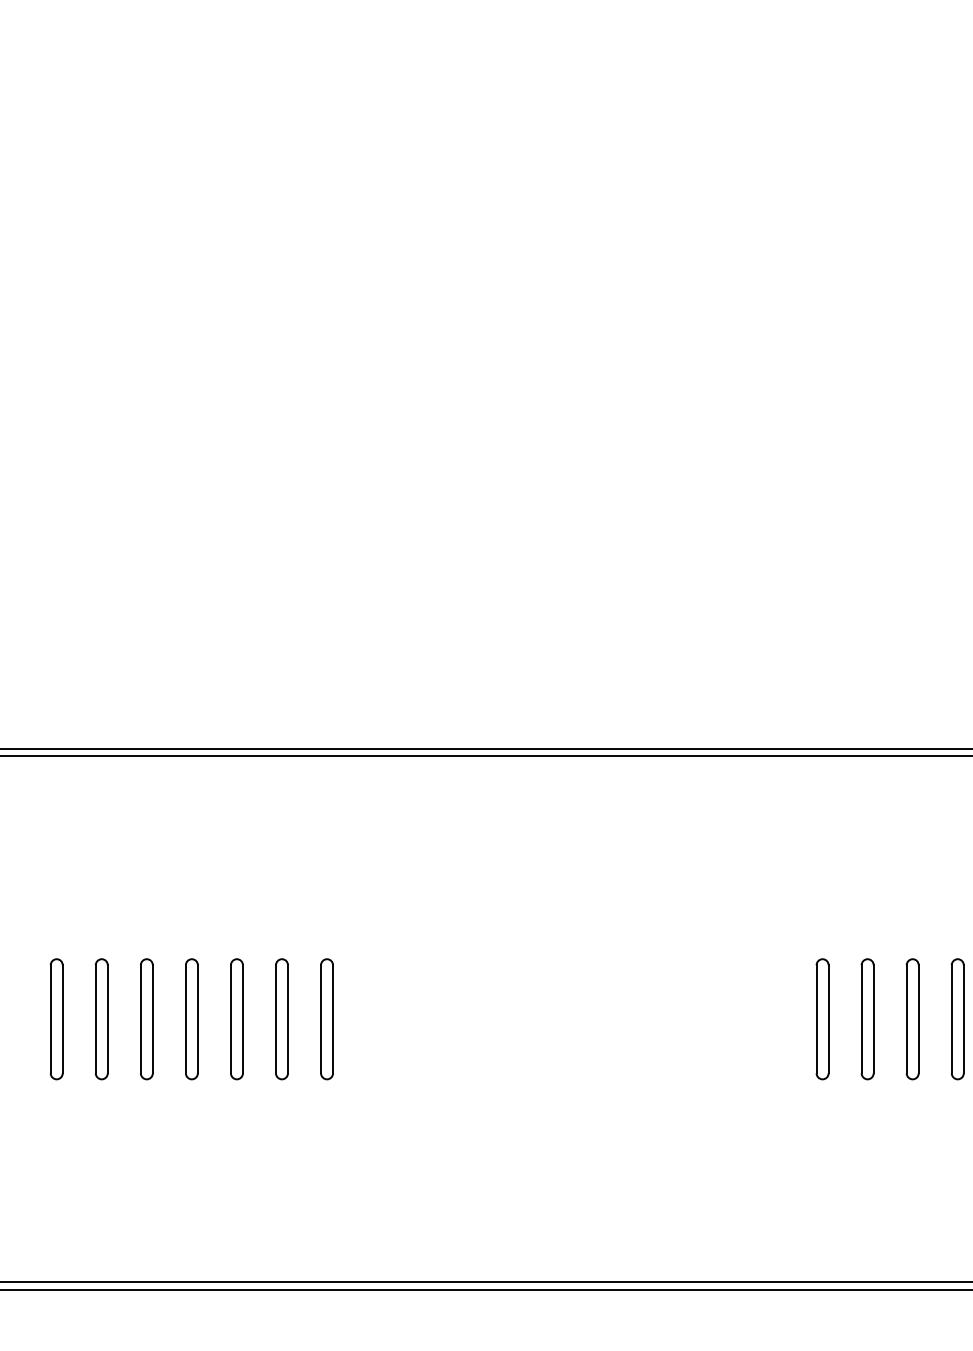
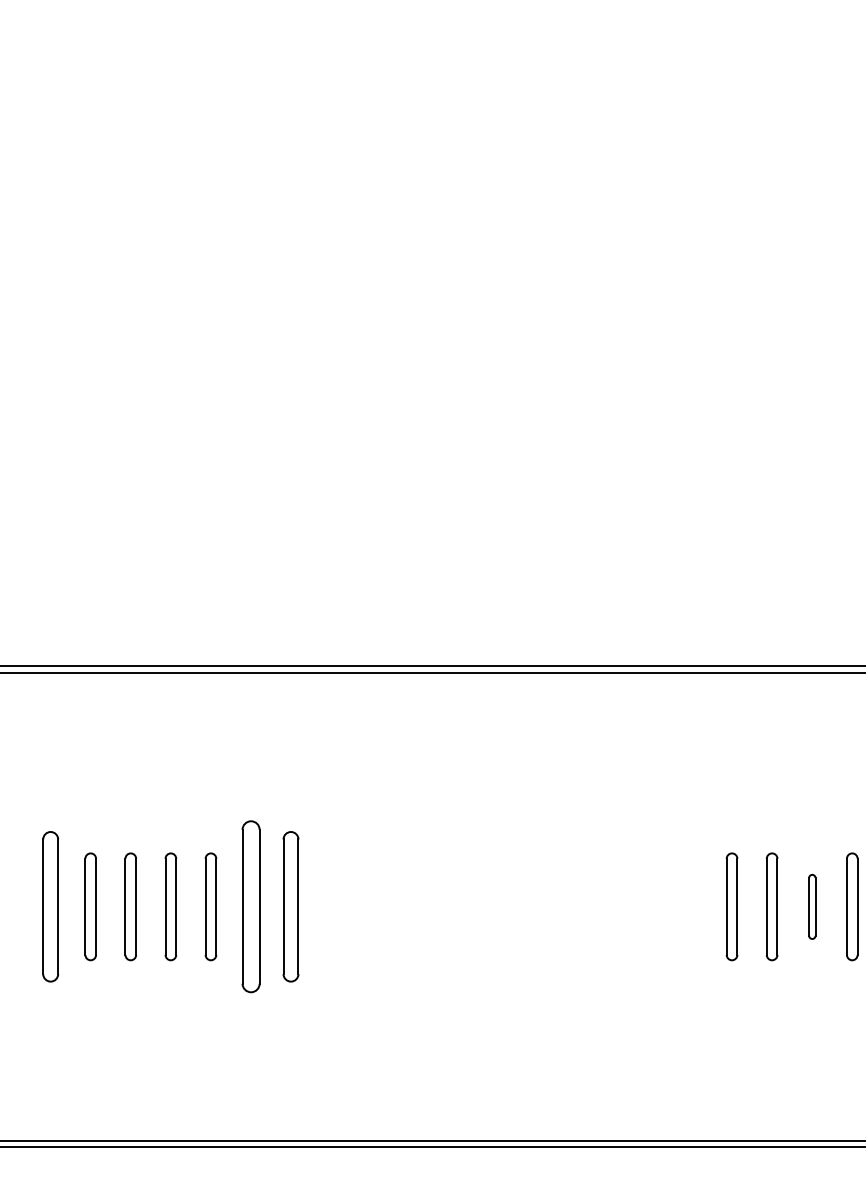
part: (56, 1018) -> (50, 906), size x1.4
part: (281, 1018) -> (250, 906), size x1.6
part: (327, 1018) -> (291, 906), size x1.4
part: (913, 1018) -> (812, 906), size x0.6

